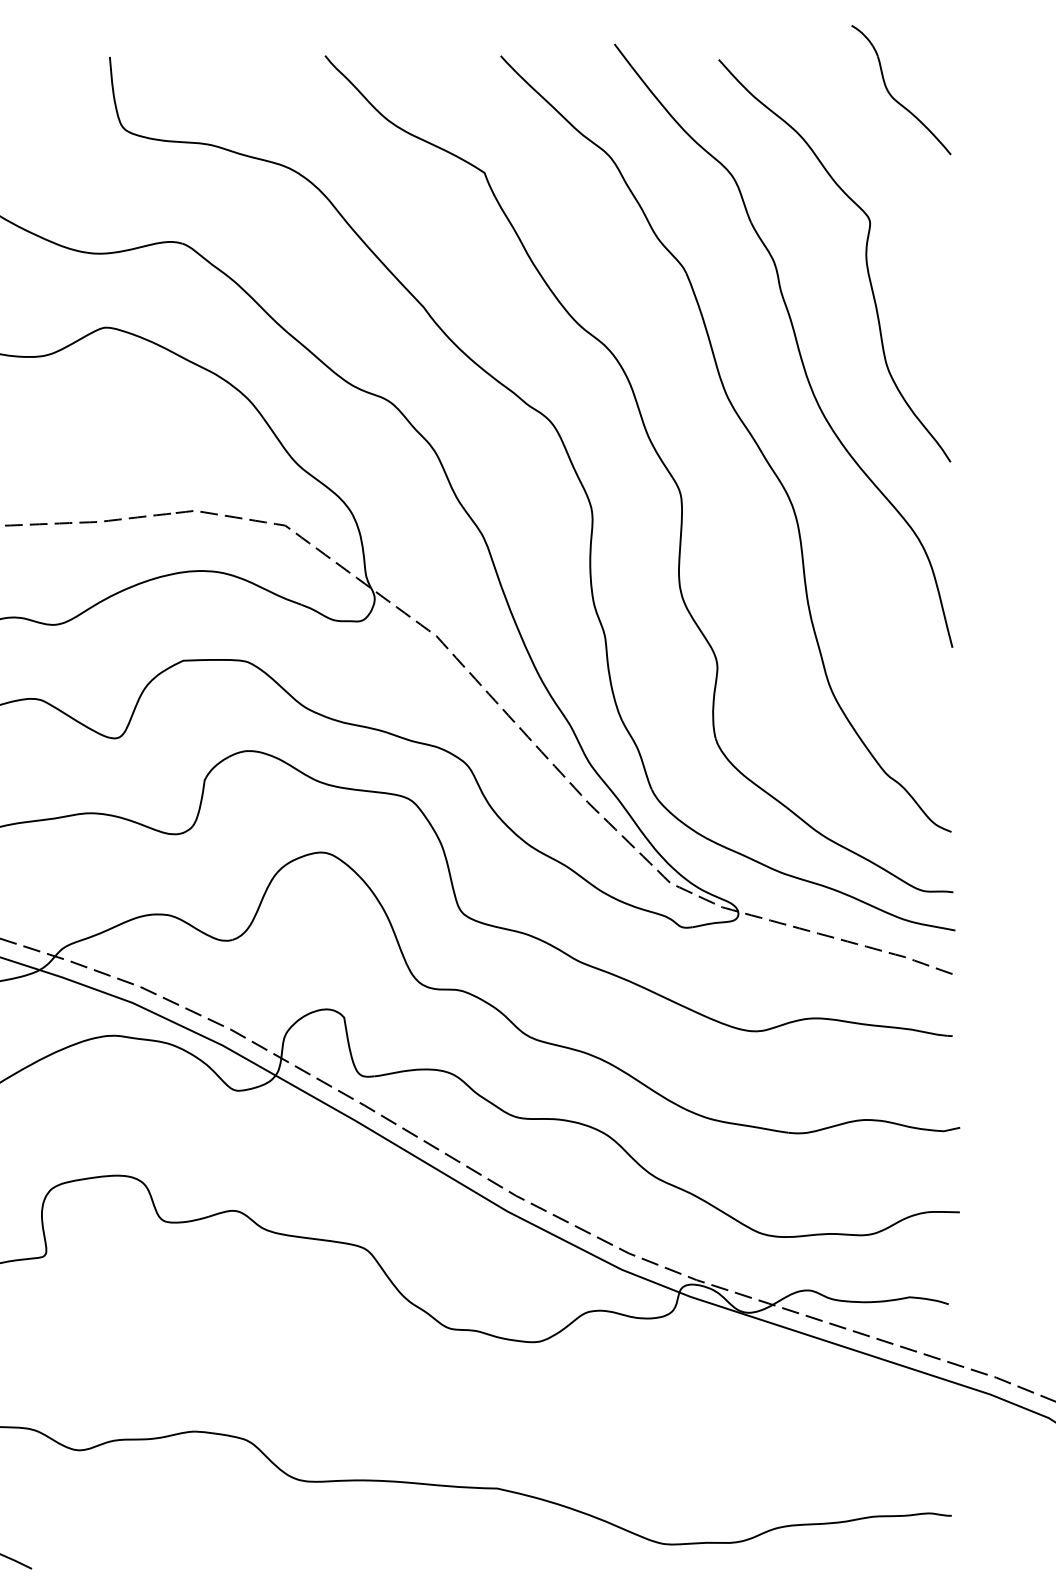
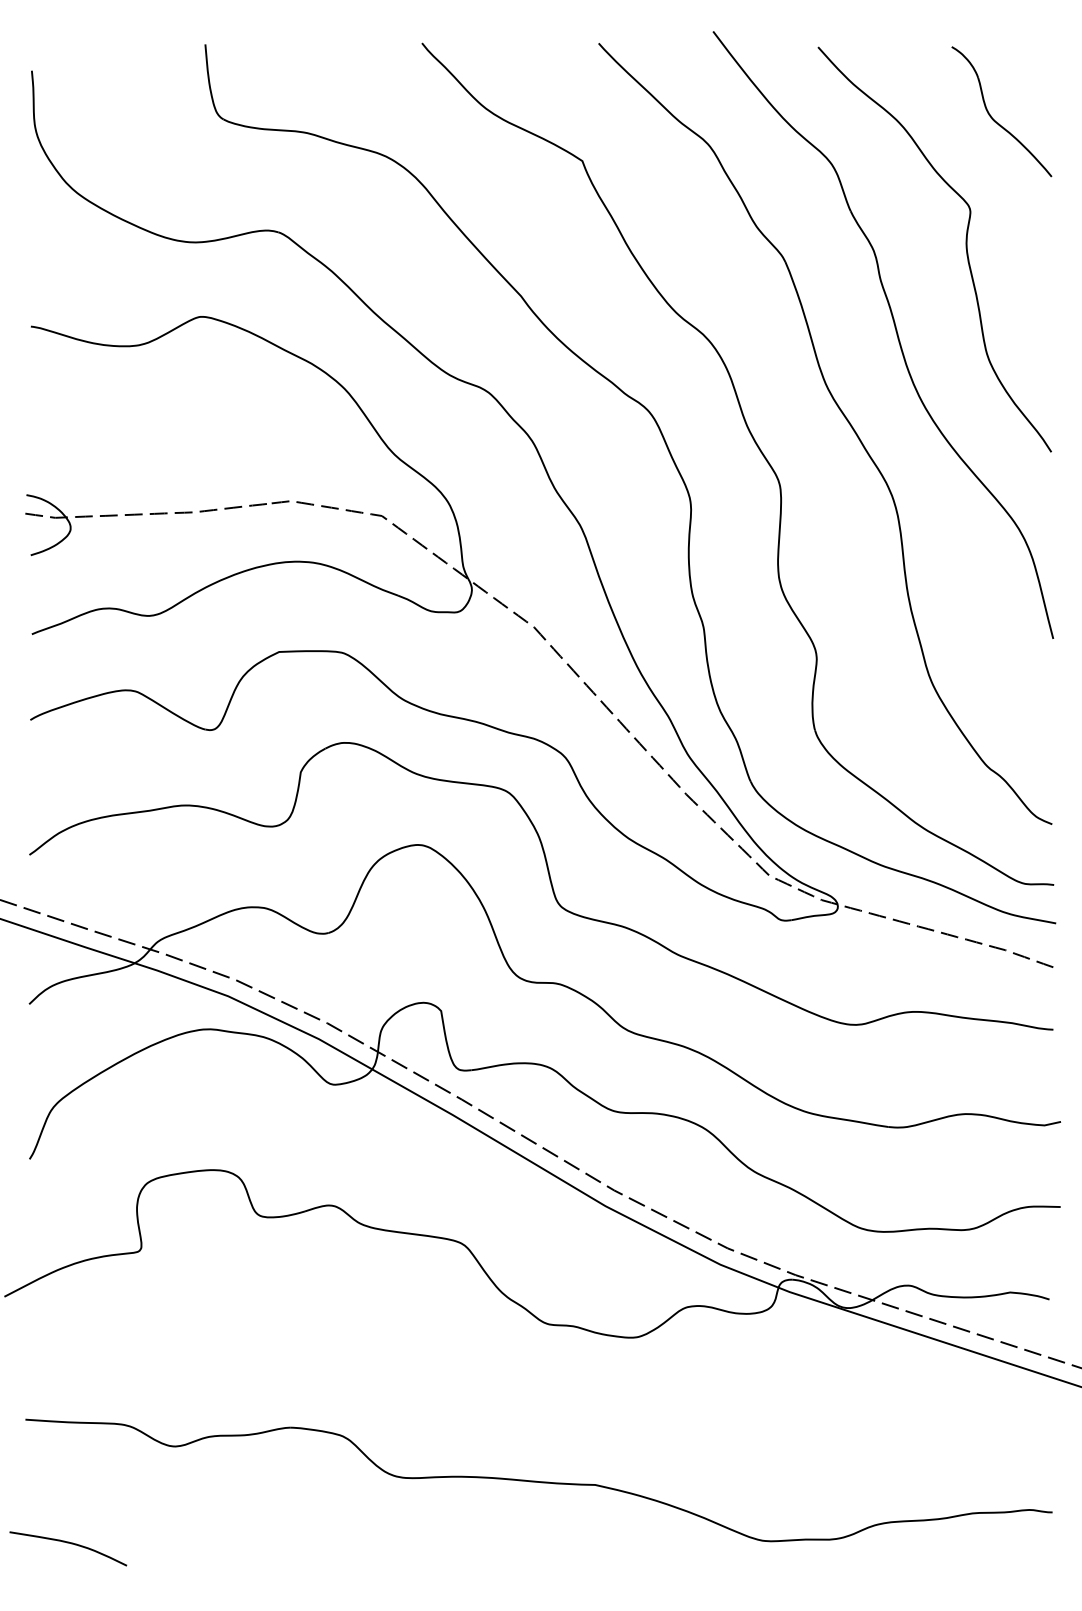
part: (893, 96) -> (993, 118), moved

